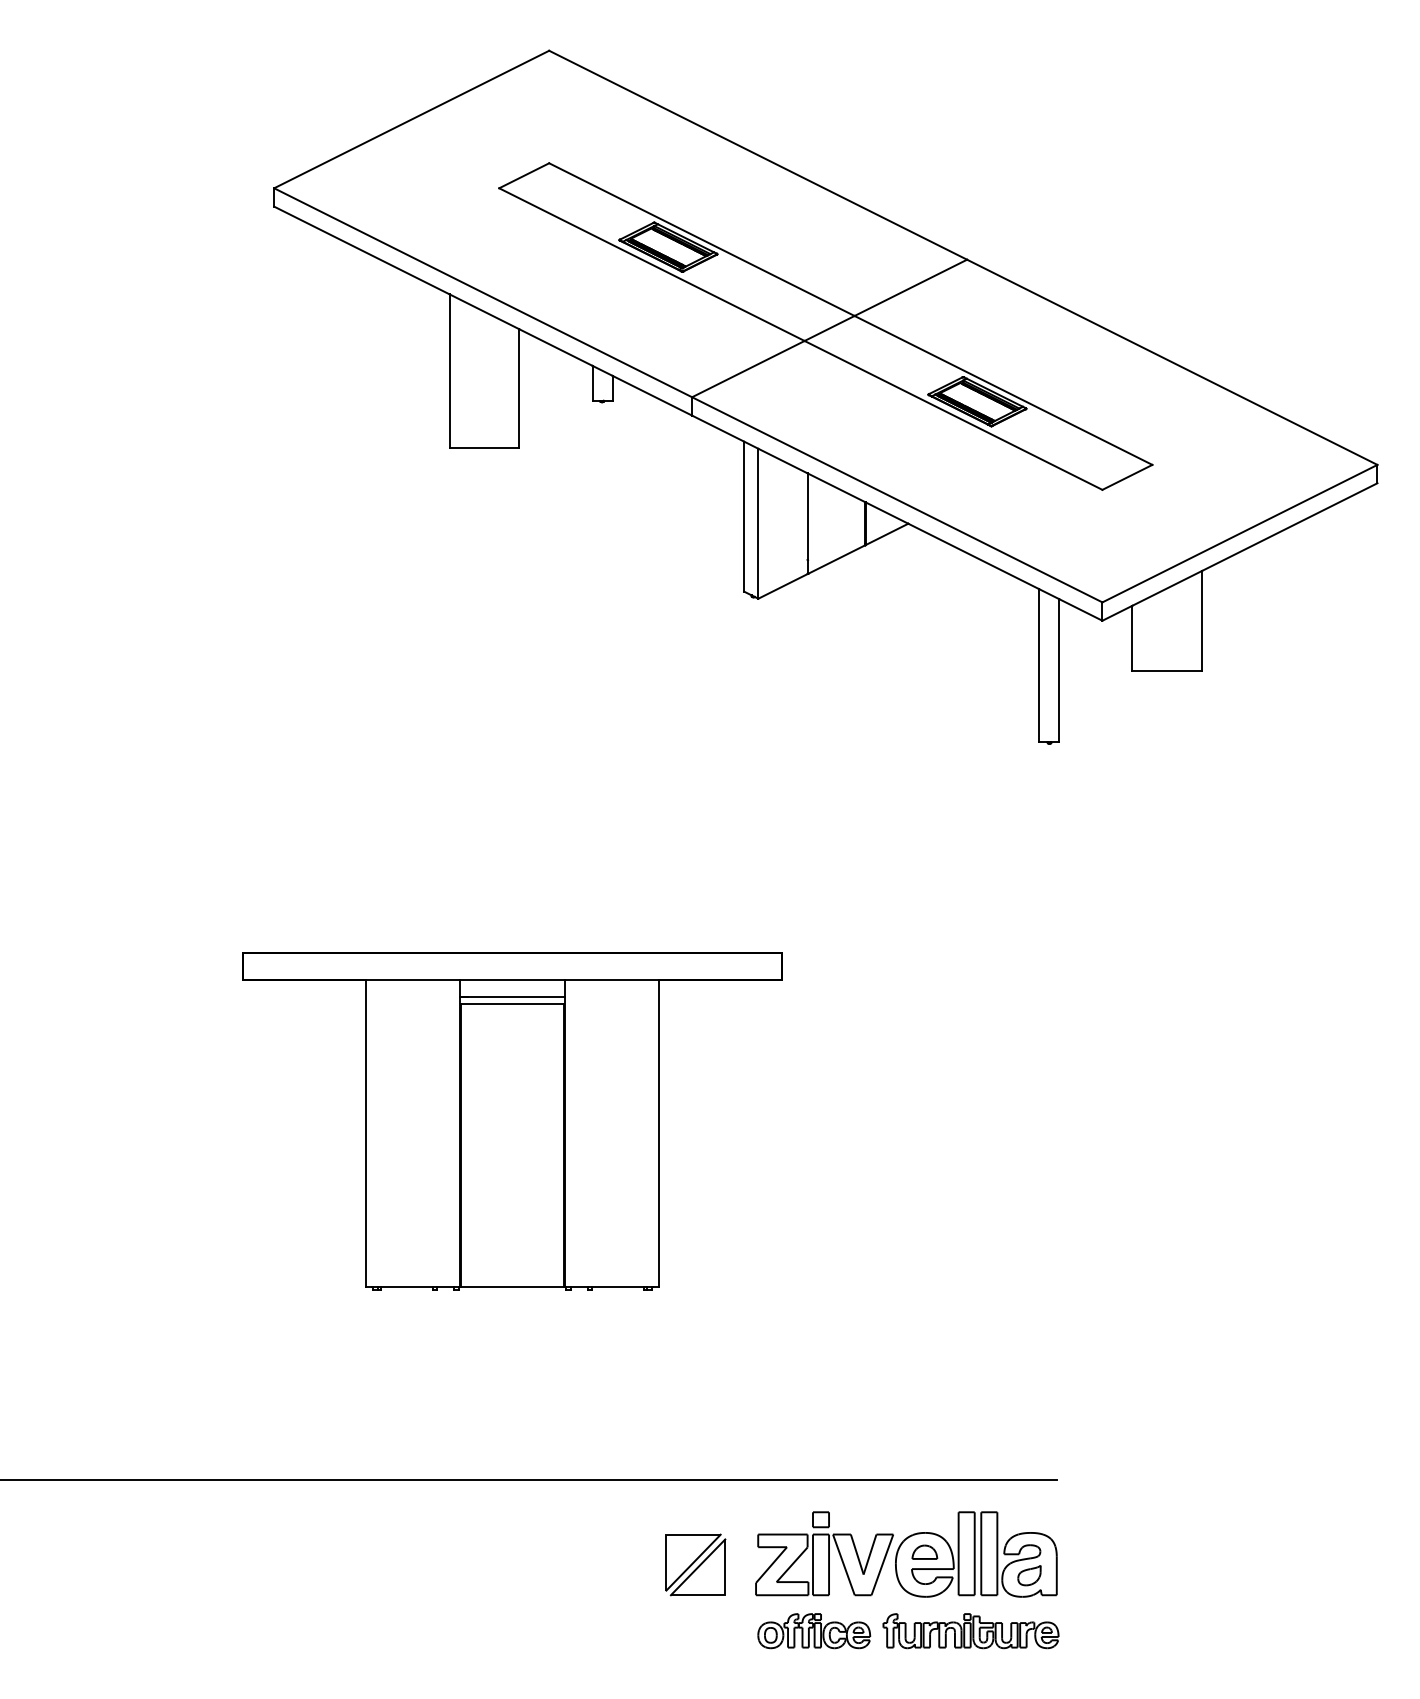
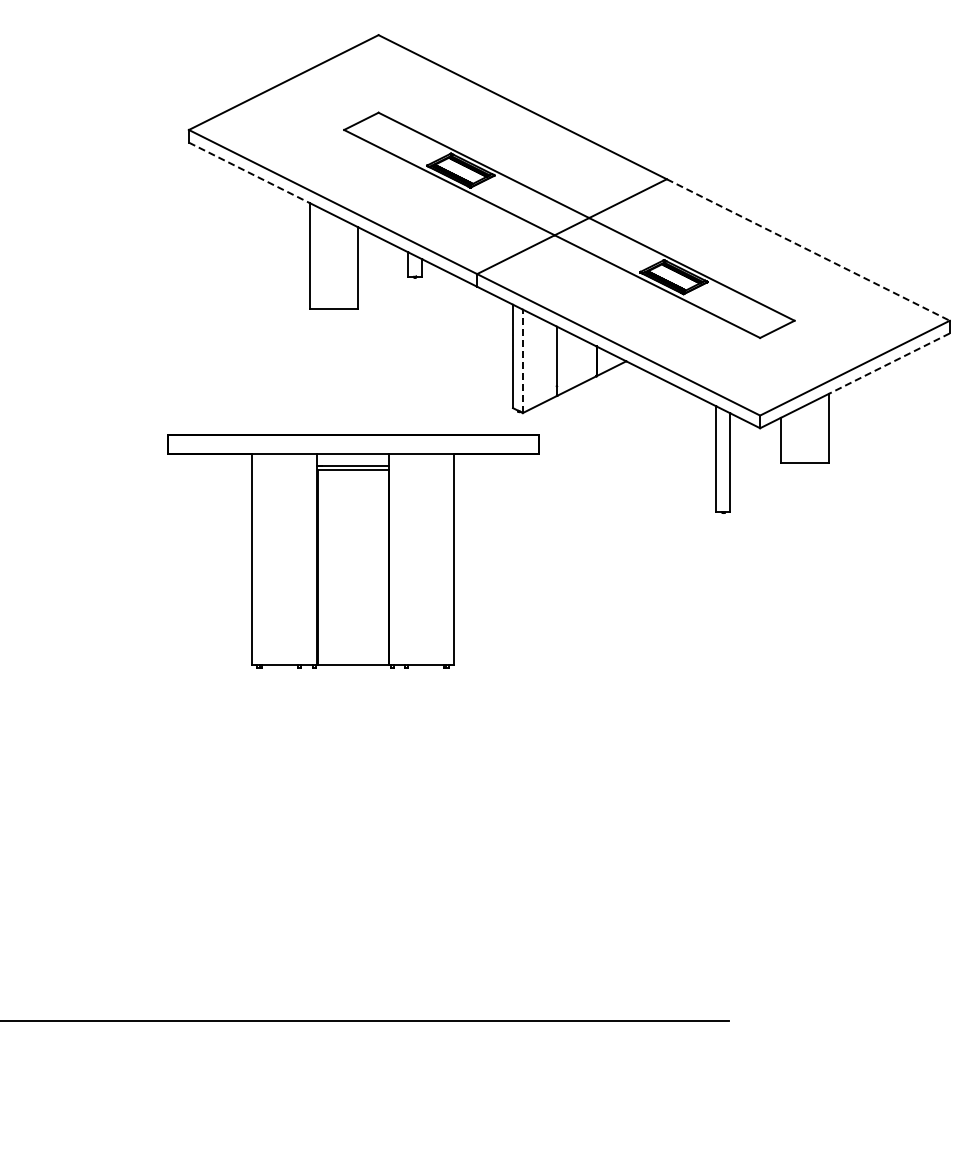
line: (362, 249) -> (249, 172), solid -> dashed
line: (1172, 363) -> (808, 250), solid -> dashed
line: (757, 523) -> (522, 361), solid -> dashed
line: (1290, 526) -> (889, 363), solid -> dashed
part: (512, 1121) -> (353, 551), moved
part: (862, 1579) -> (594, 1089), removed

